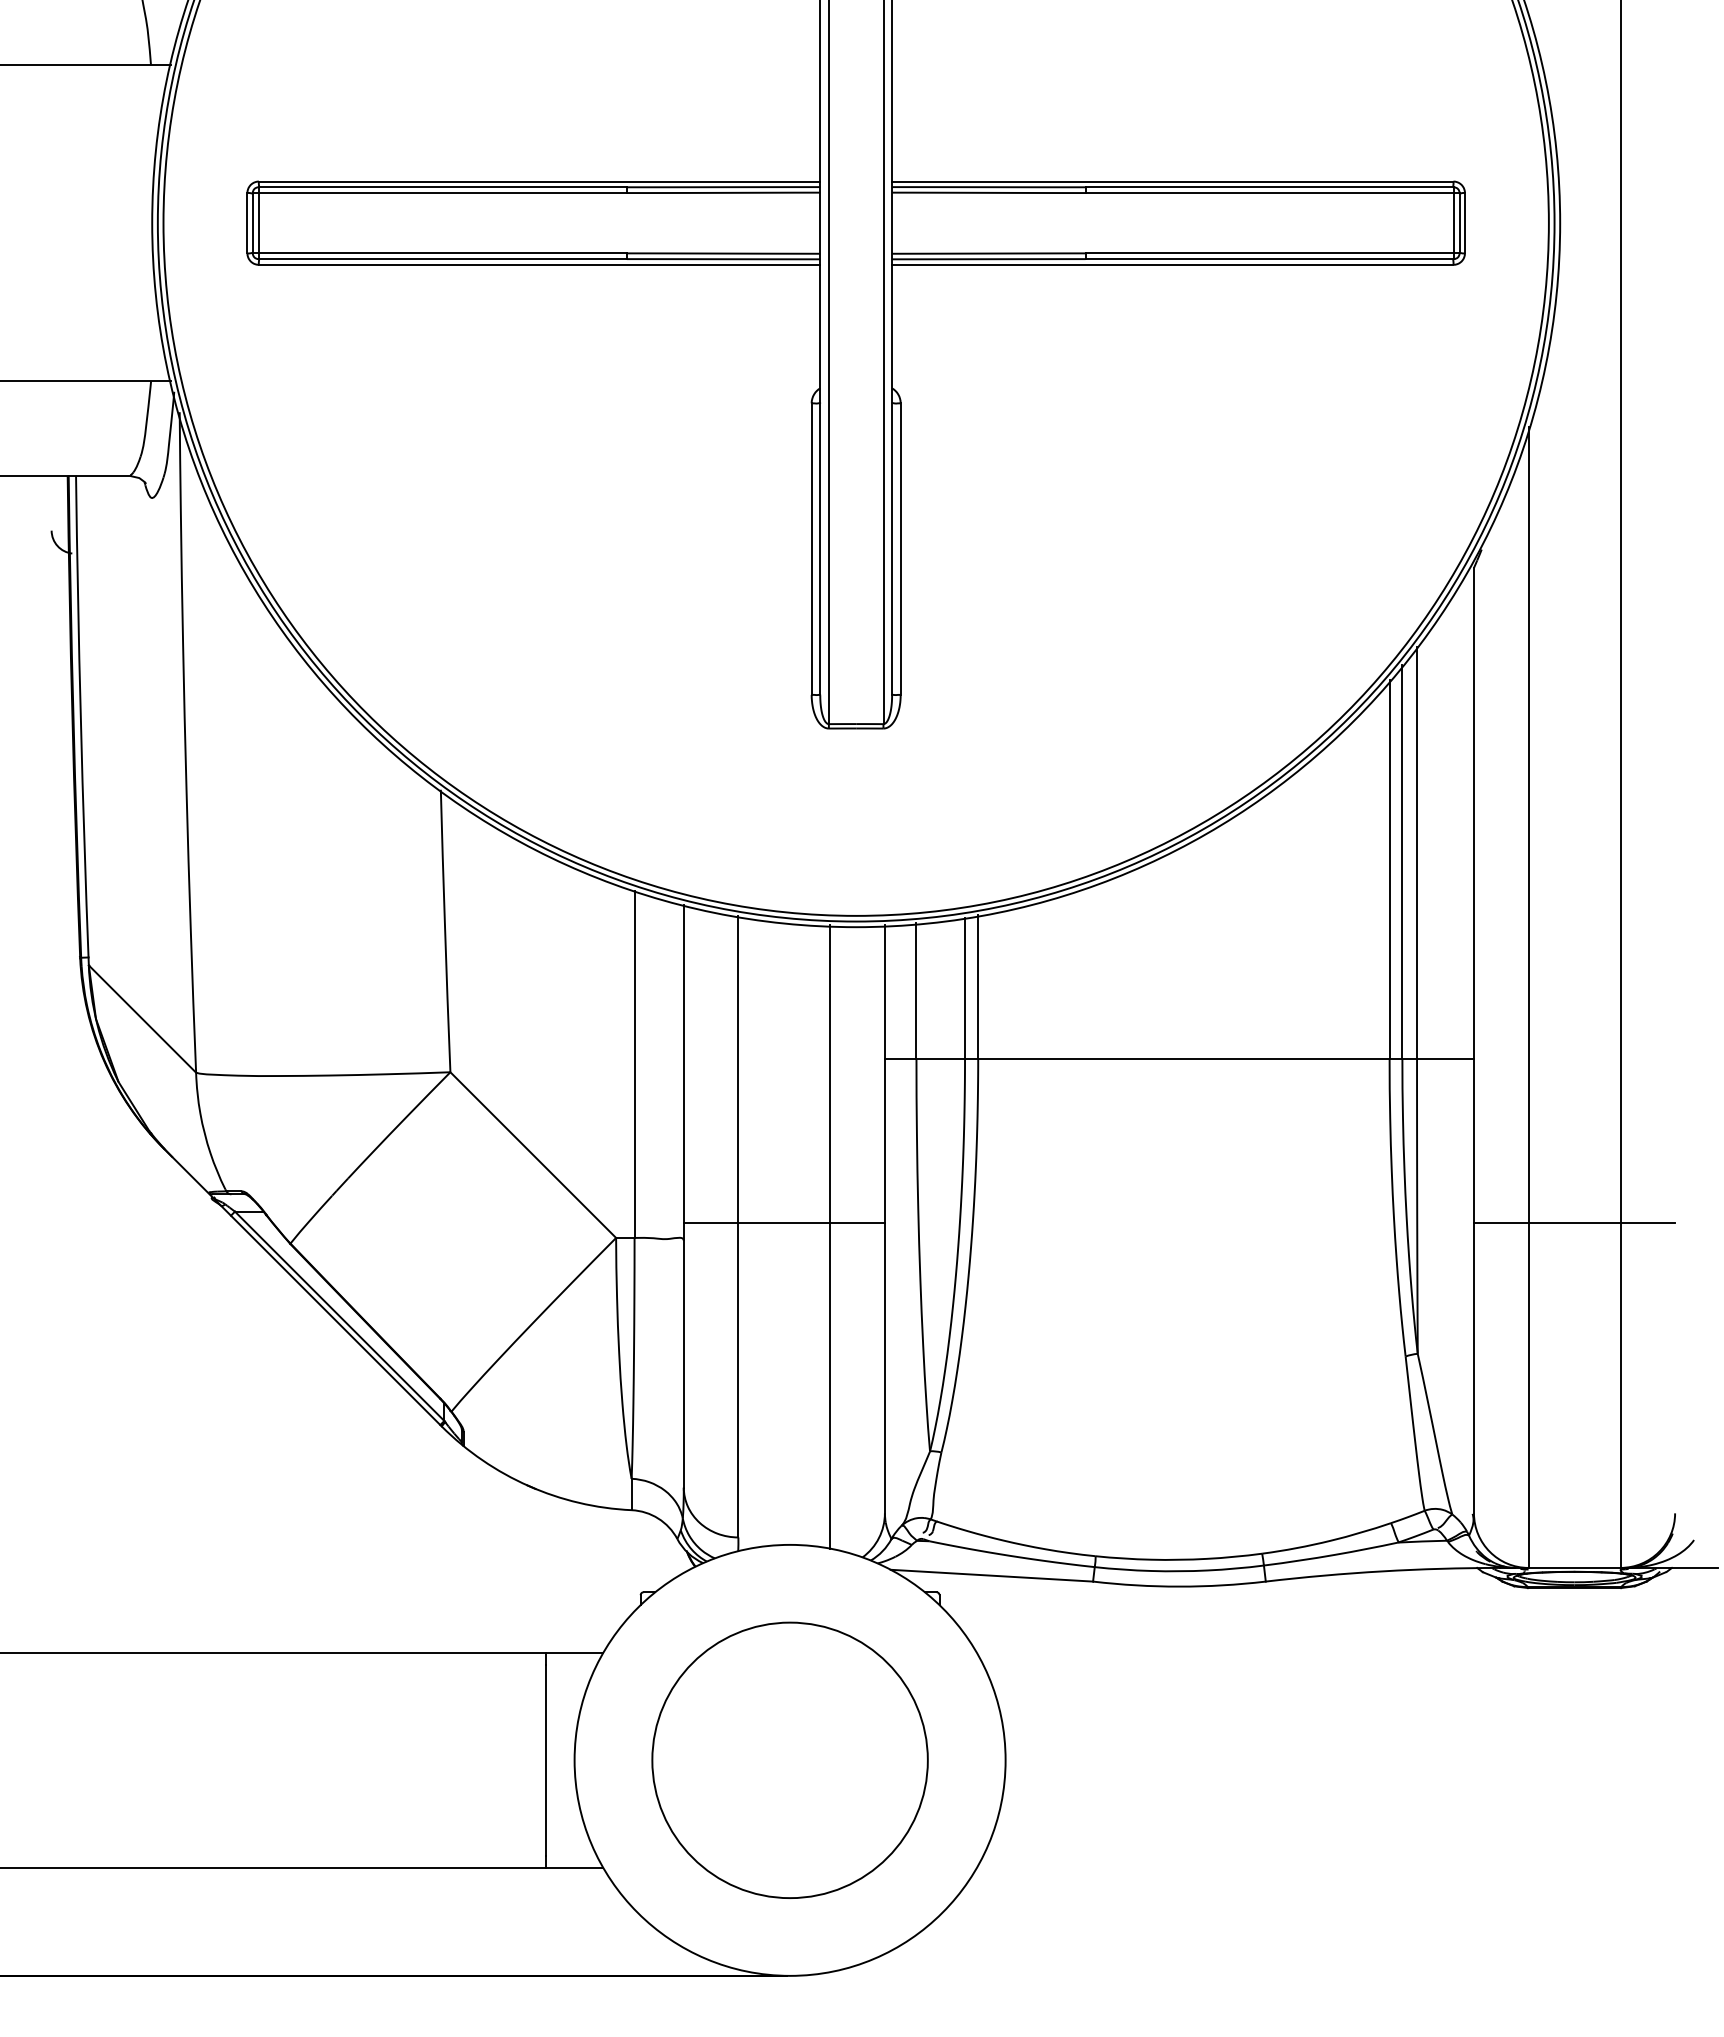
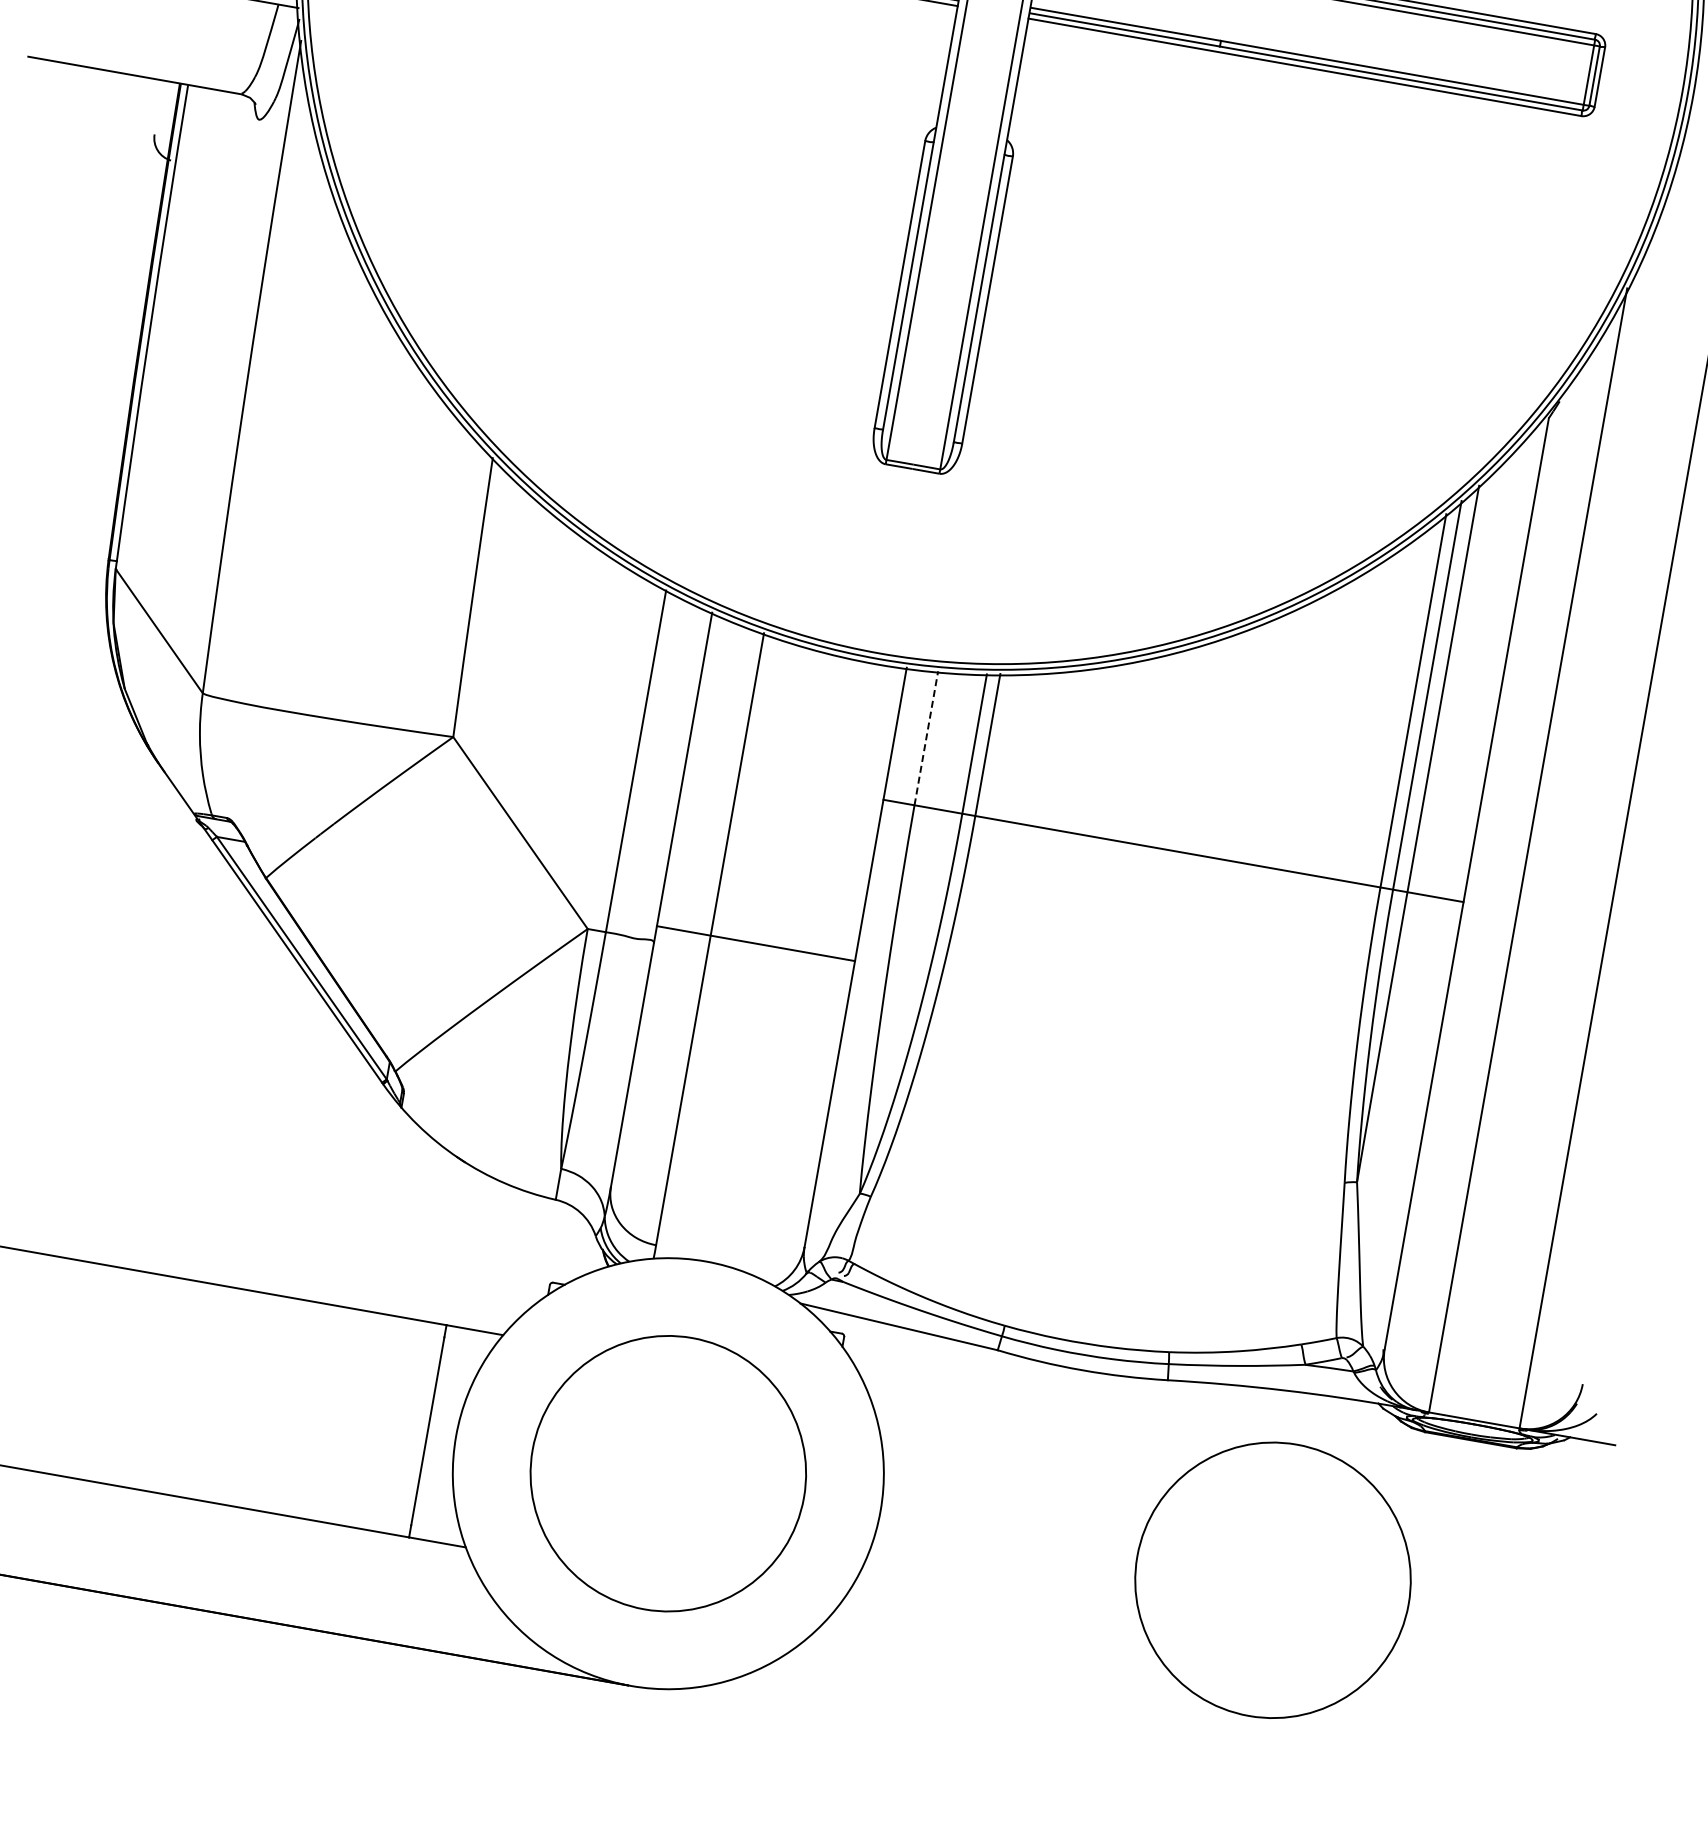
line: (916, 990) -> (926, 737), solid -> dashed
line: (1574, 1223) -> (1534, 1081), removed
line: (830, 1236) -> (799, 964), removed
circle: (1403, 1759) -> (1272, 1579), added

